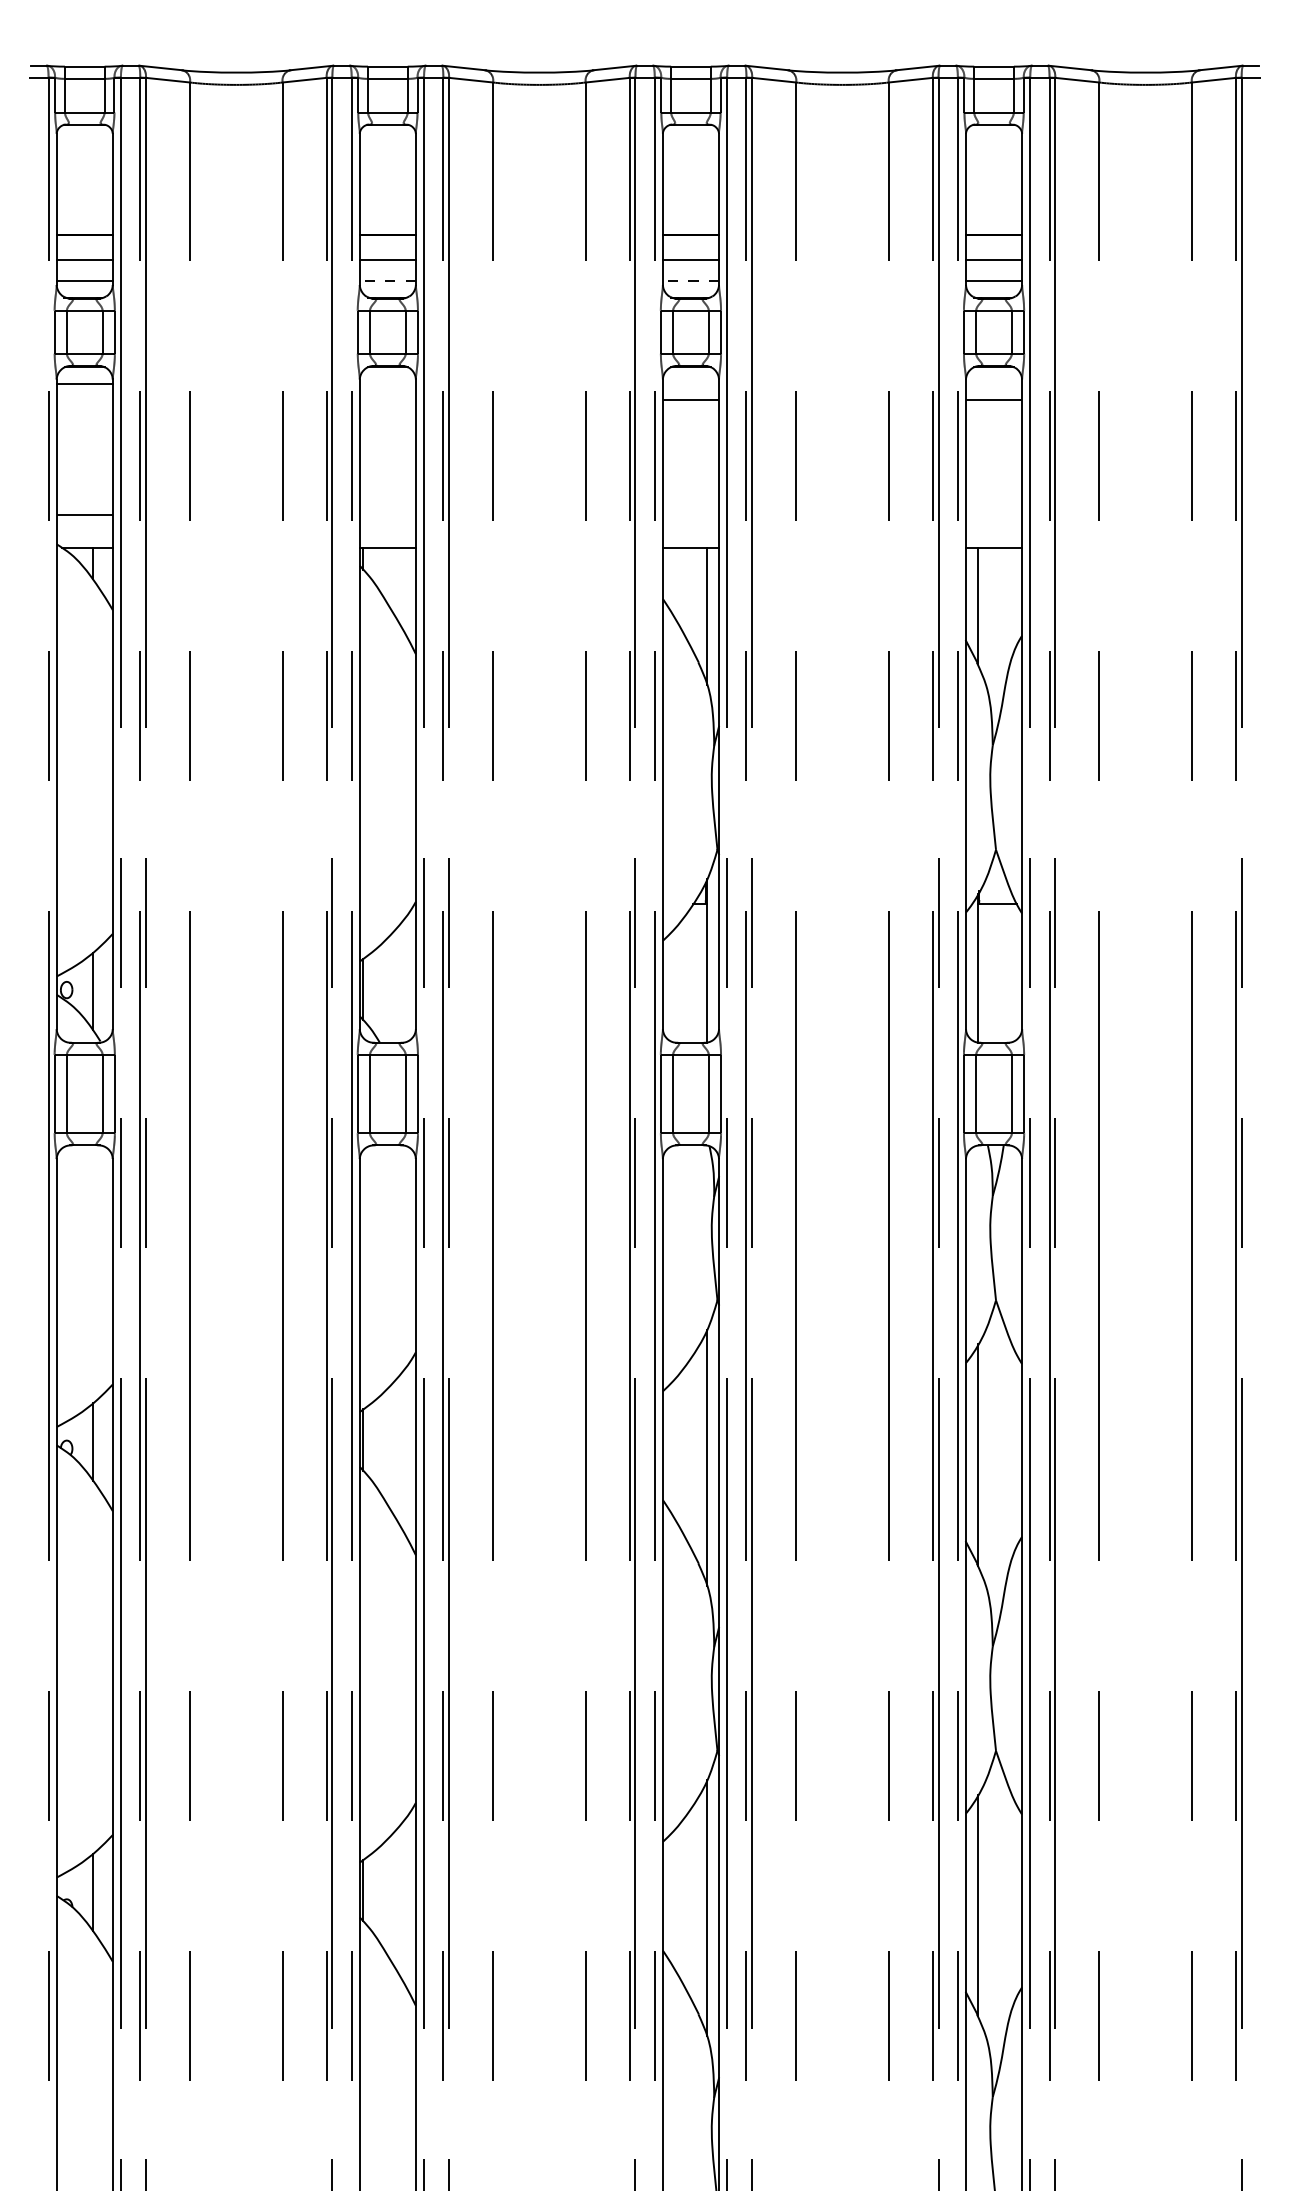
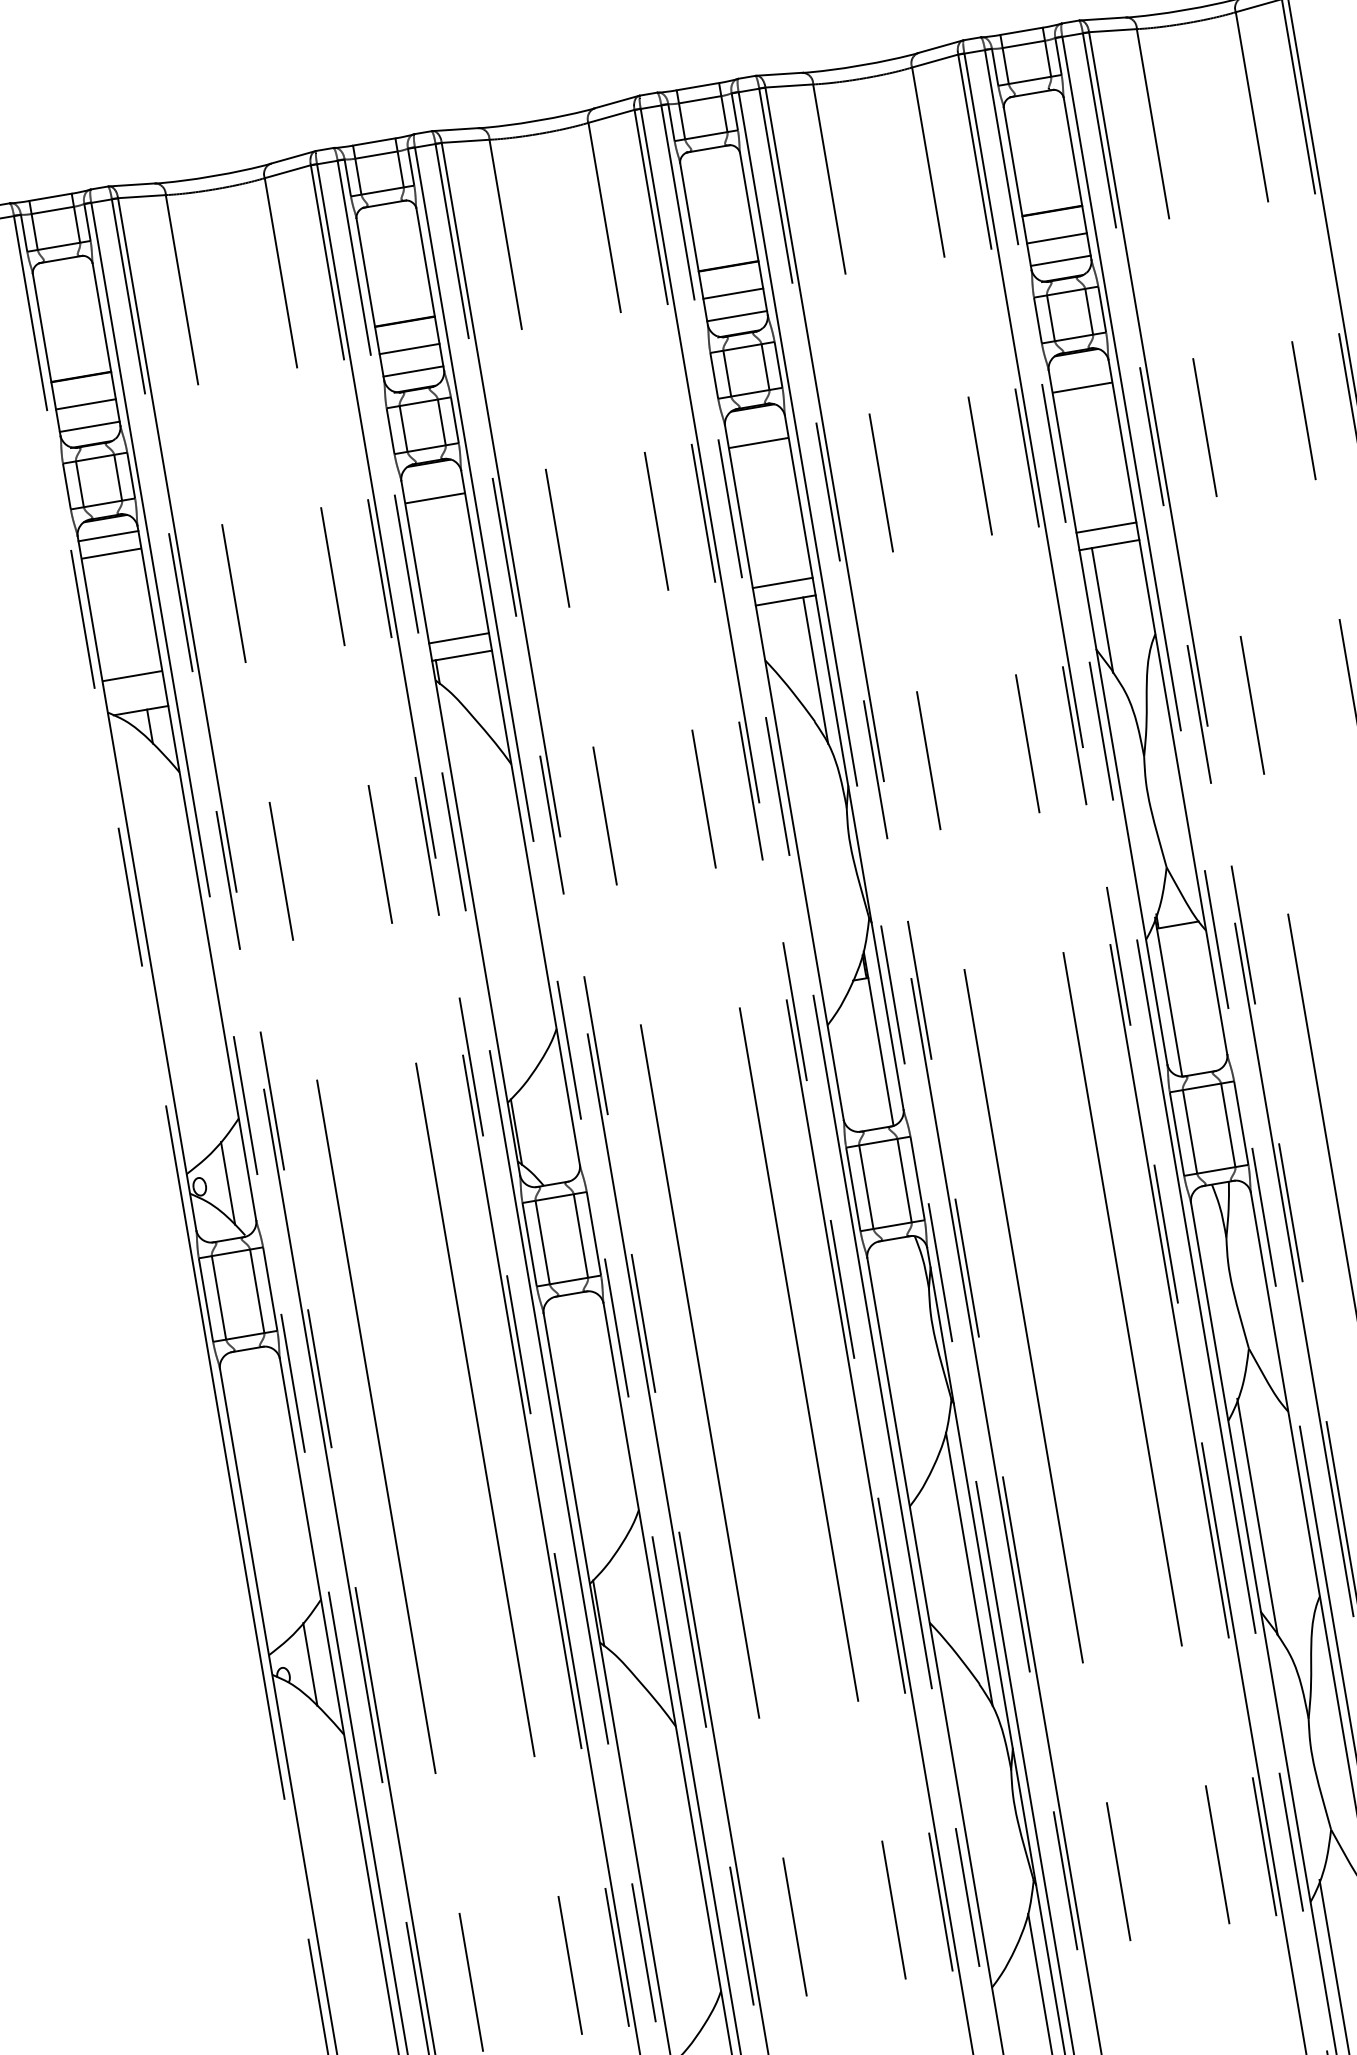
line: (387, 281) -> (413, 371), dashed -> solid
line: (690, 281) -> (736, 316), dashed -> solid
line: (84, 400) -> (111, 553), added
line: (387, 400) -> (434, 498), added
line: (387, 531) -> (458, 638), added
line: (690, 531) -> (782, 583), added
line: (994, 531) -> (1106, 527), added

